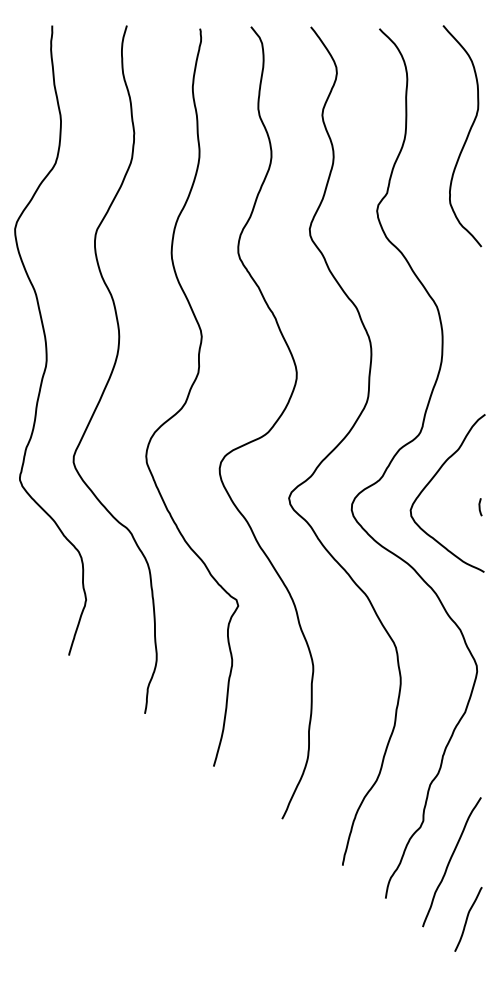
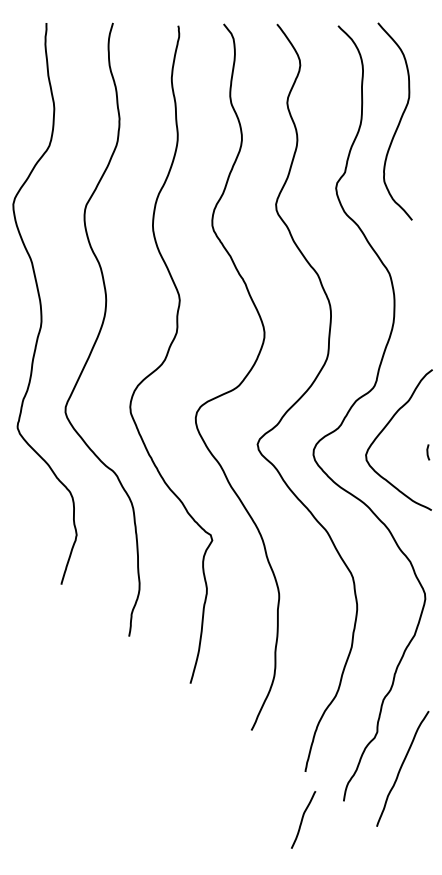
curve: (466, 137) -> (398, 122), moved
curve: (468, 918) -> (303, 819), moved

